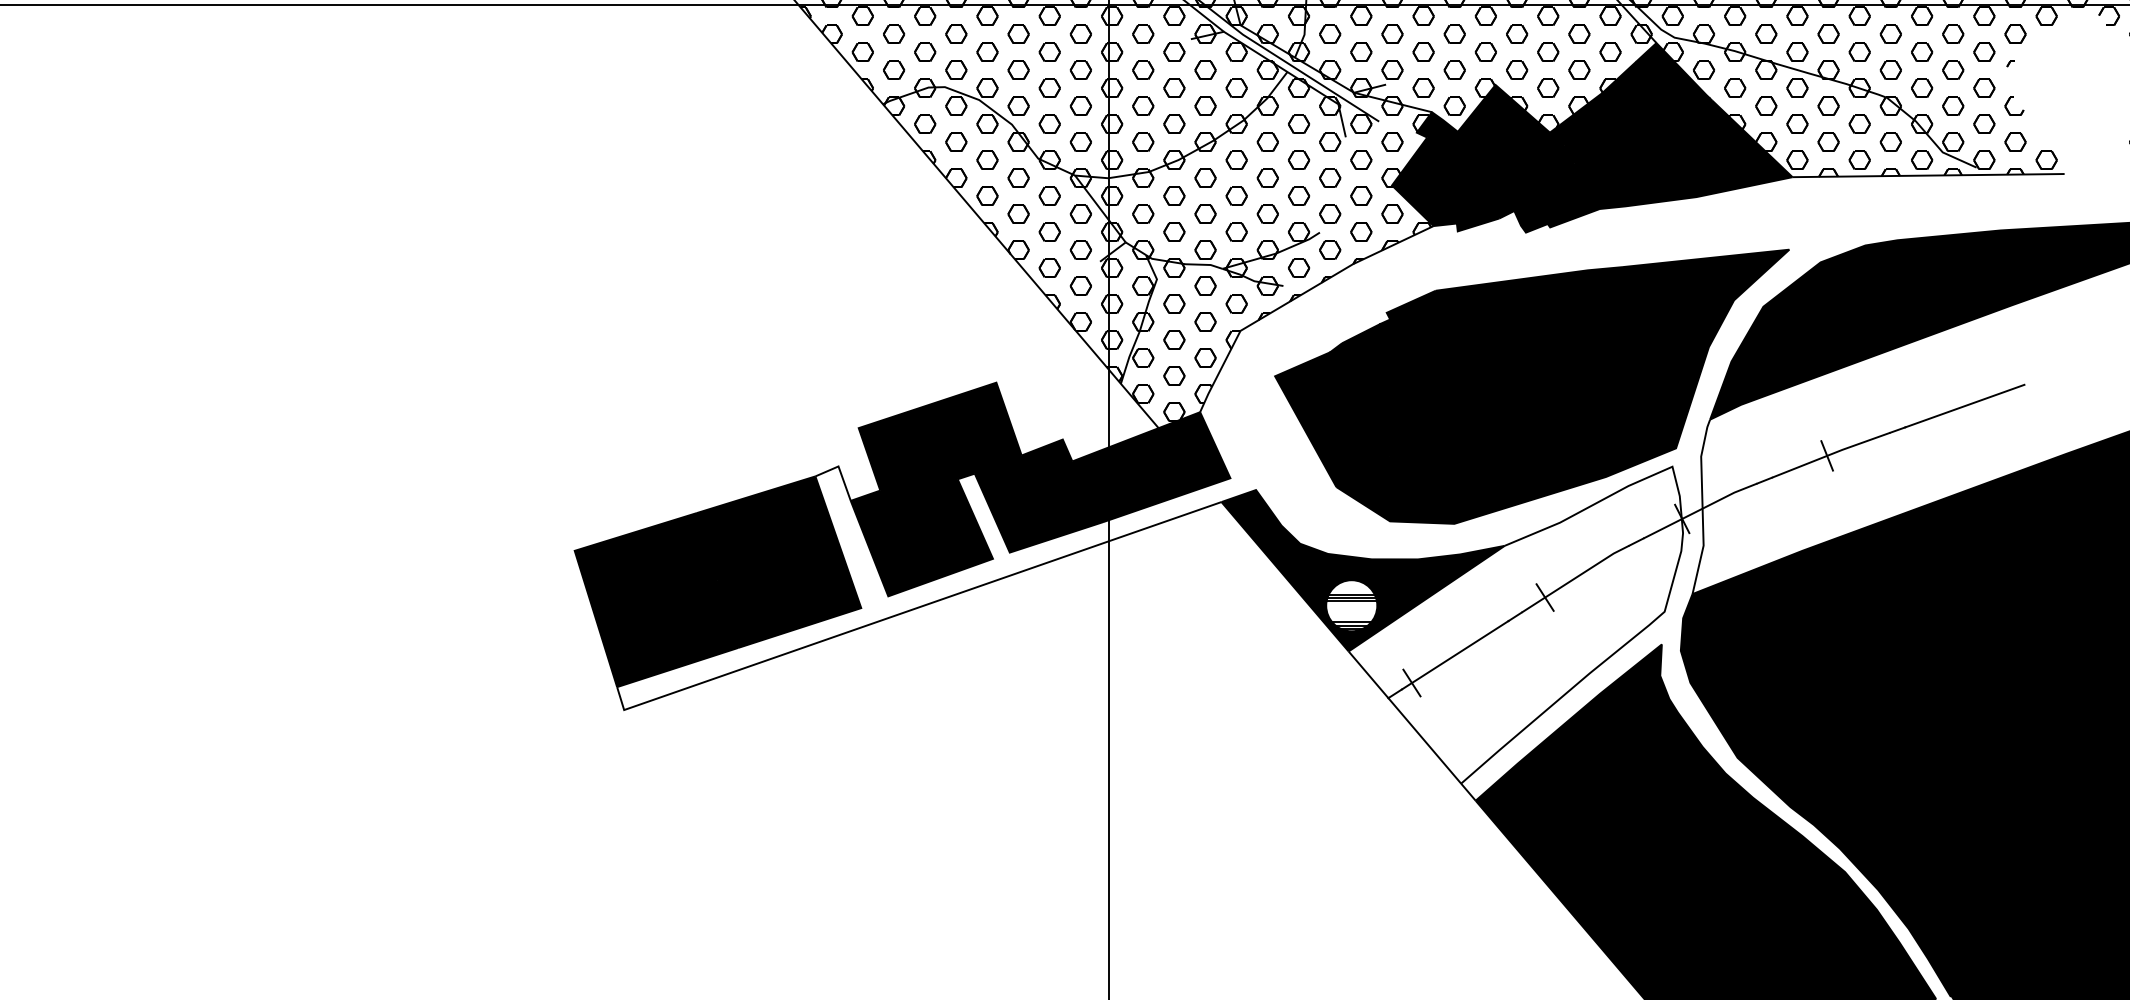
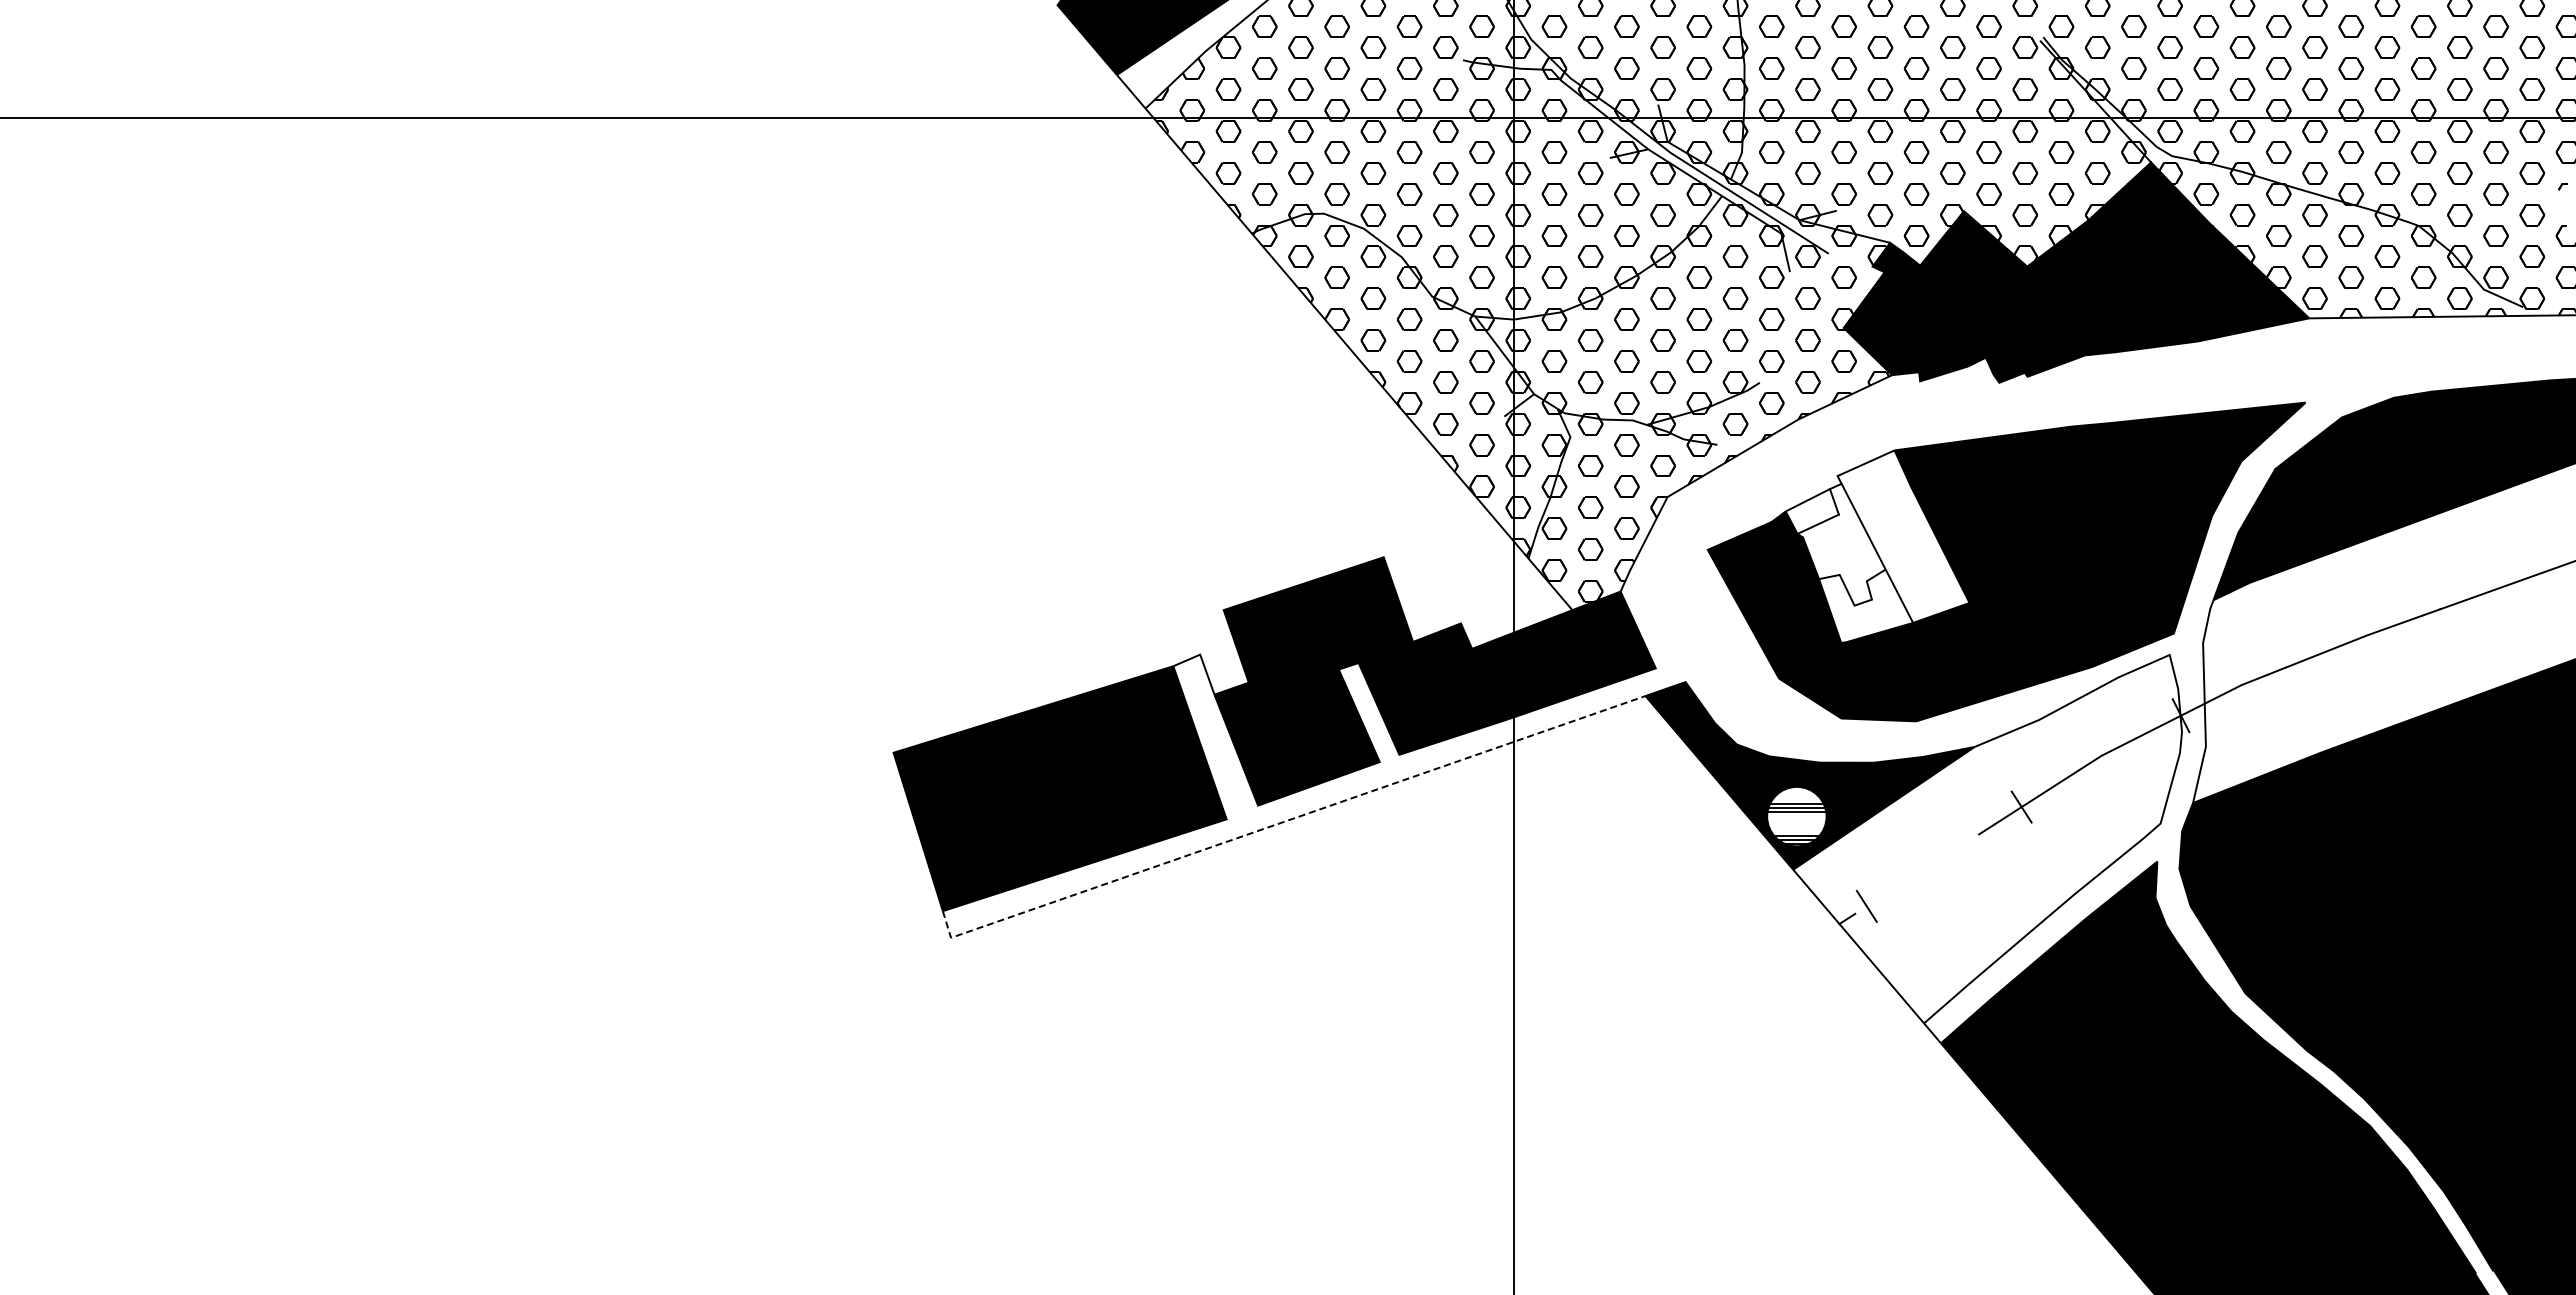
fill: (1421, 373) -> (1877, 546), removed
line: (1827, 456) -> (2349, 642), removed
line: (911, 609) -> (1285, 821), solid -> dashed
line: (1455, 654) -> (1917, 873), removed

